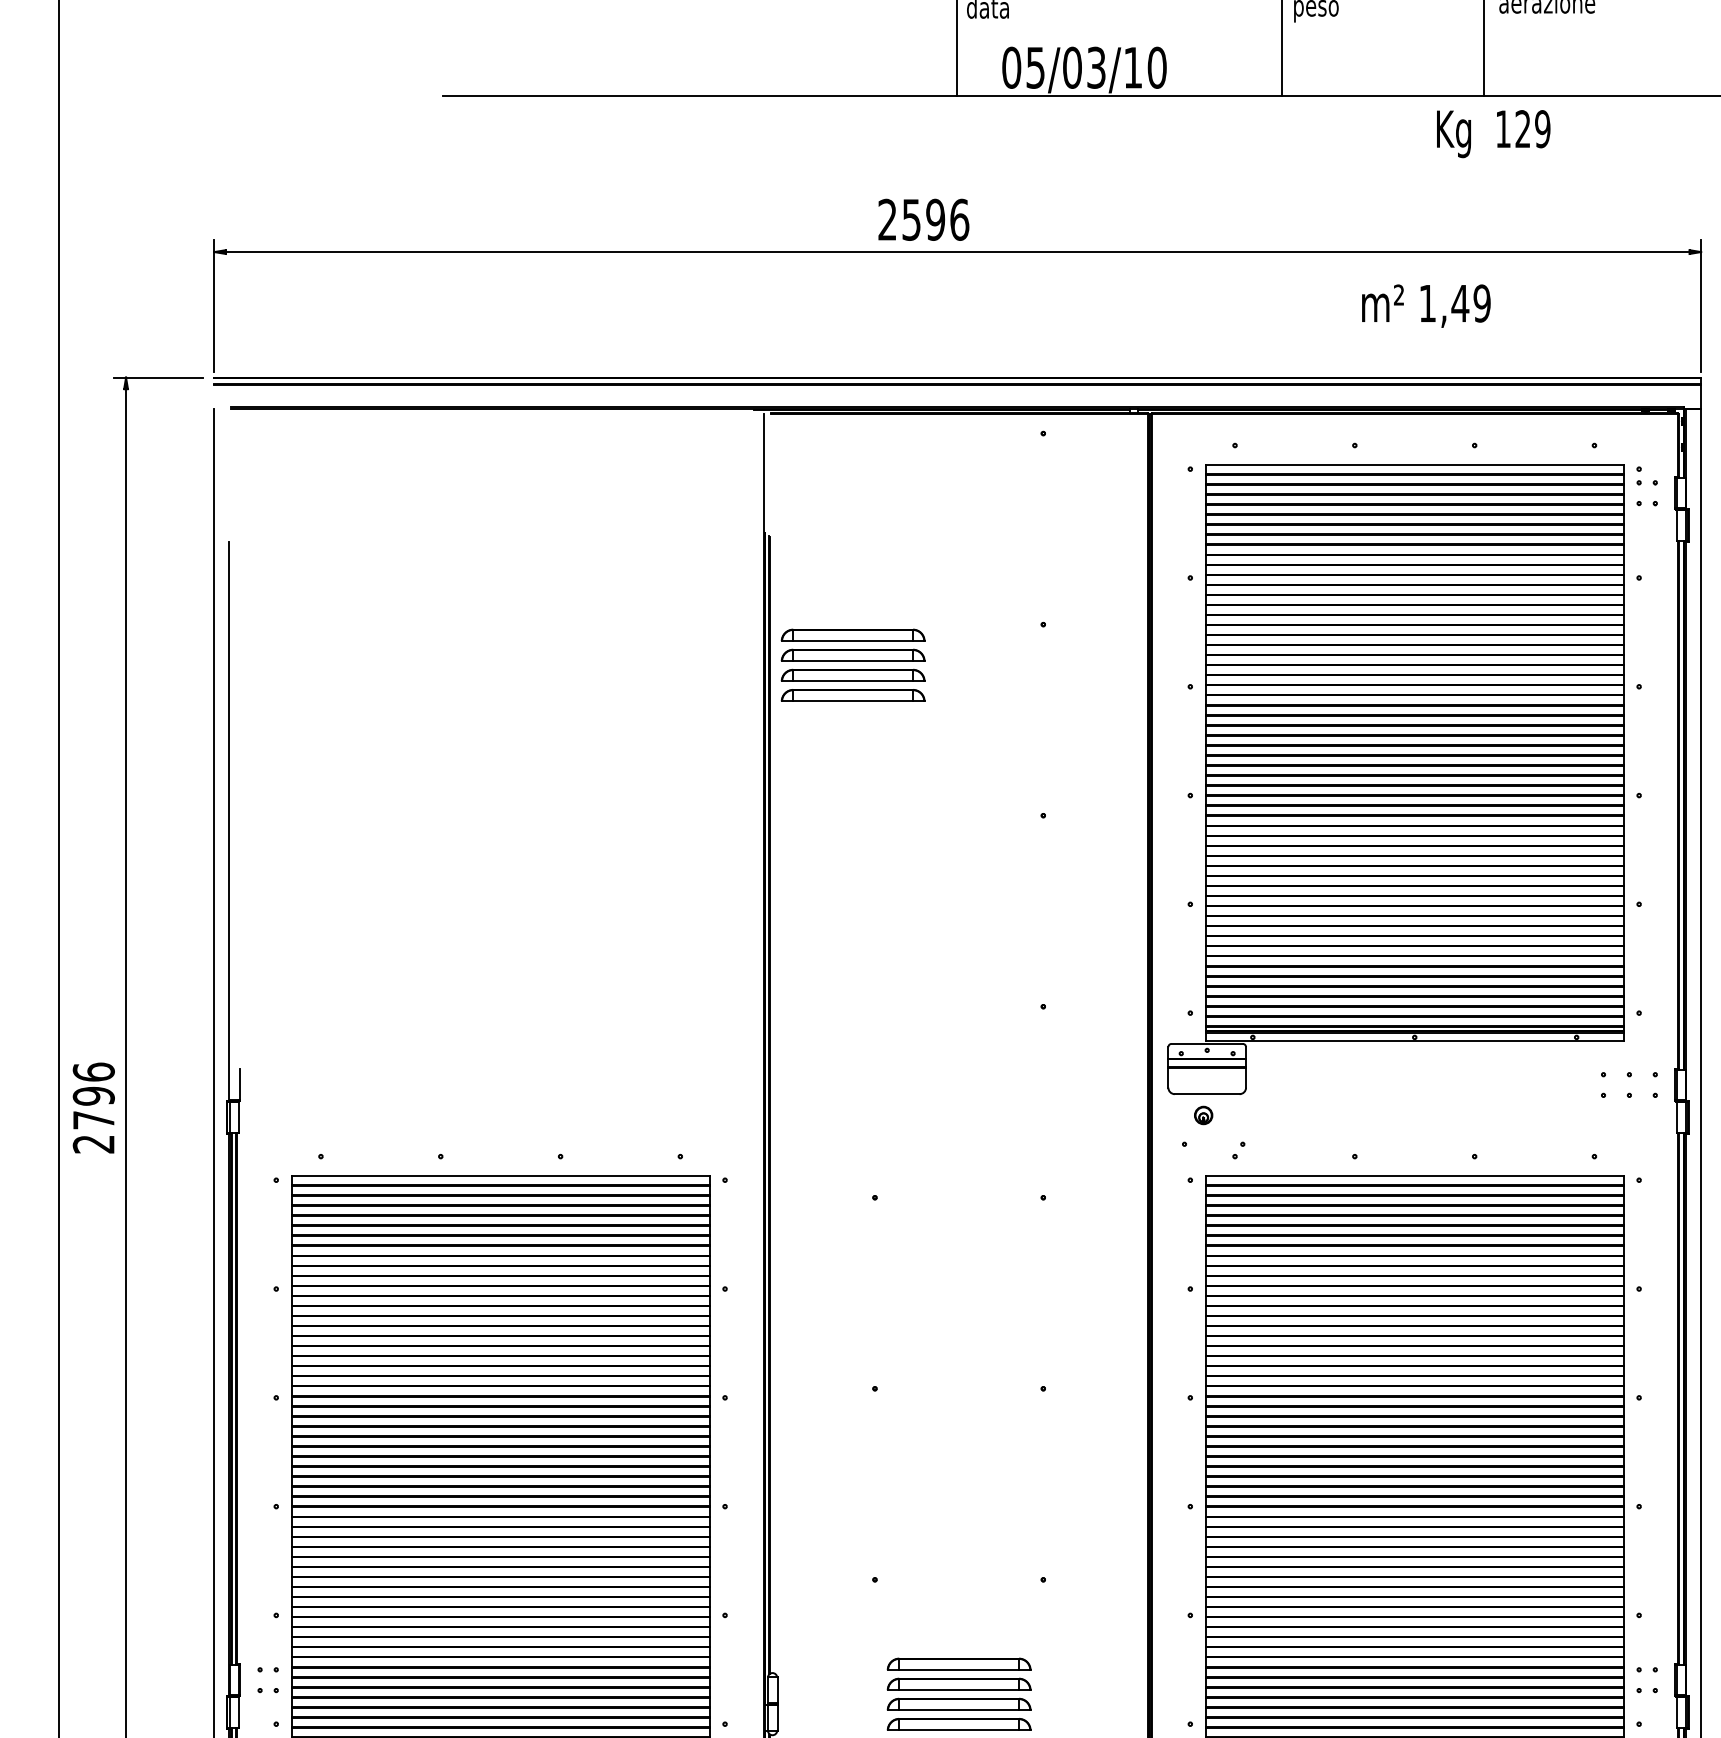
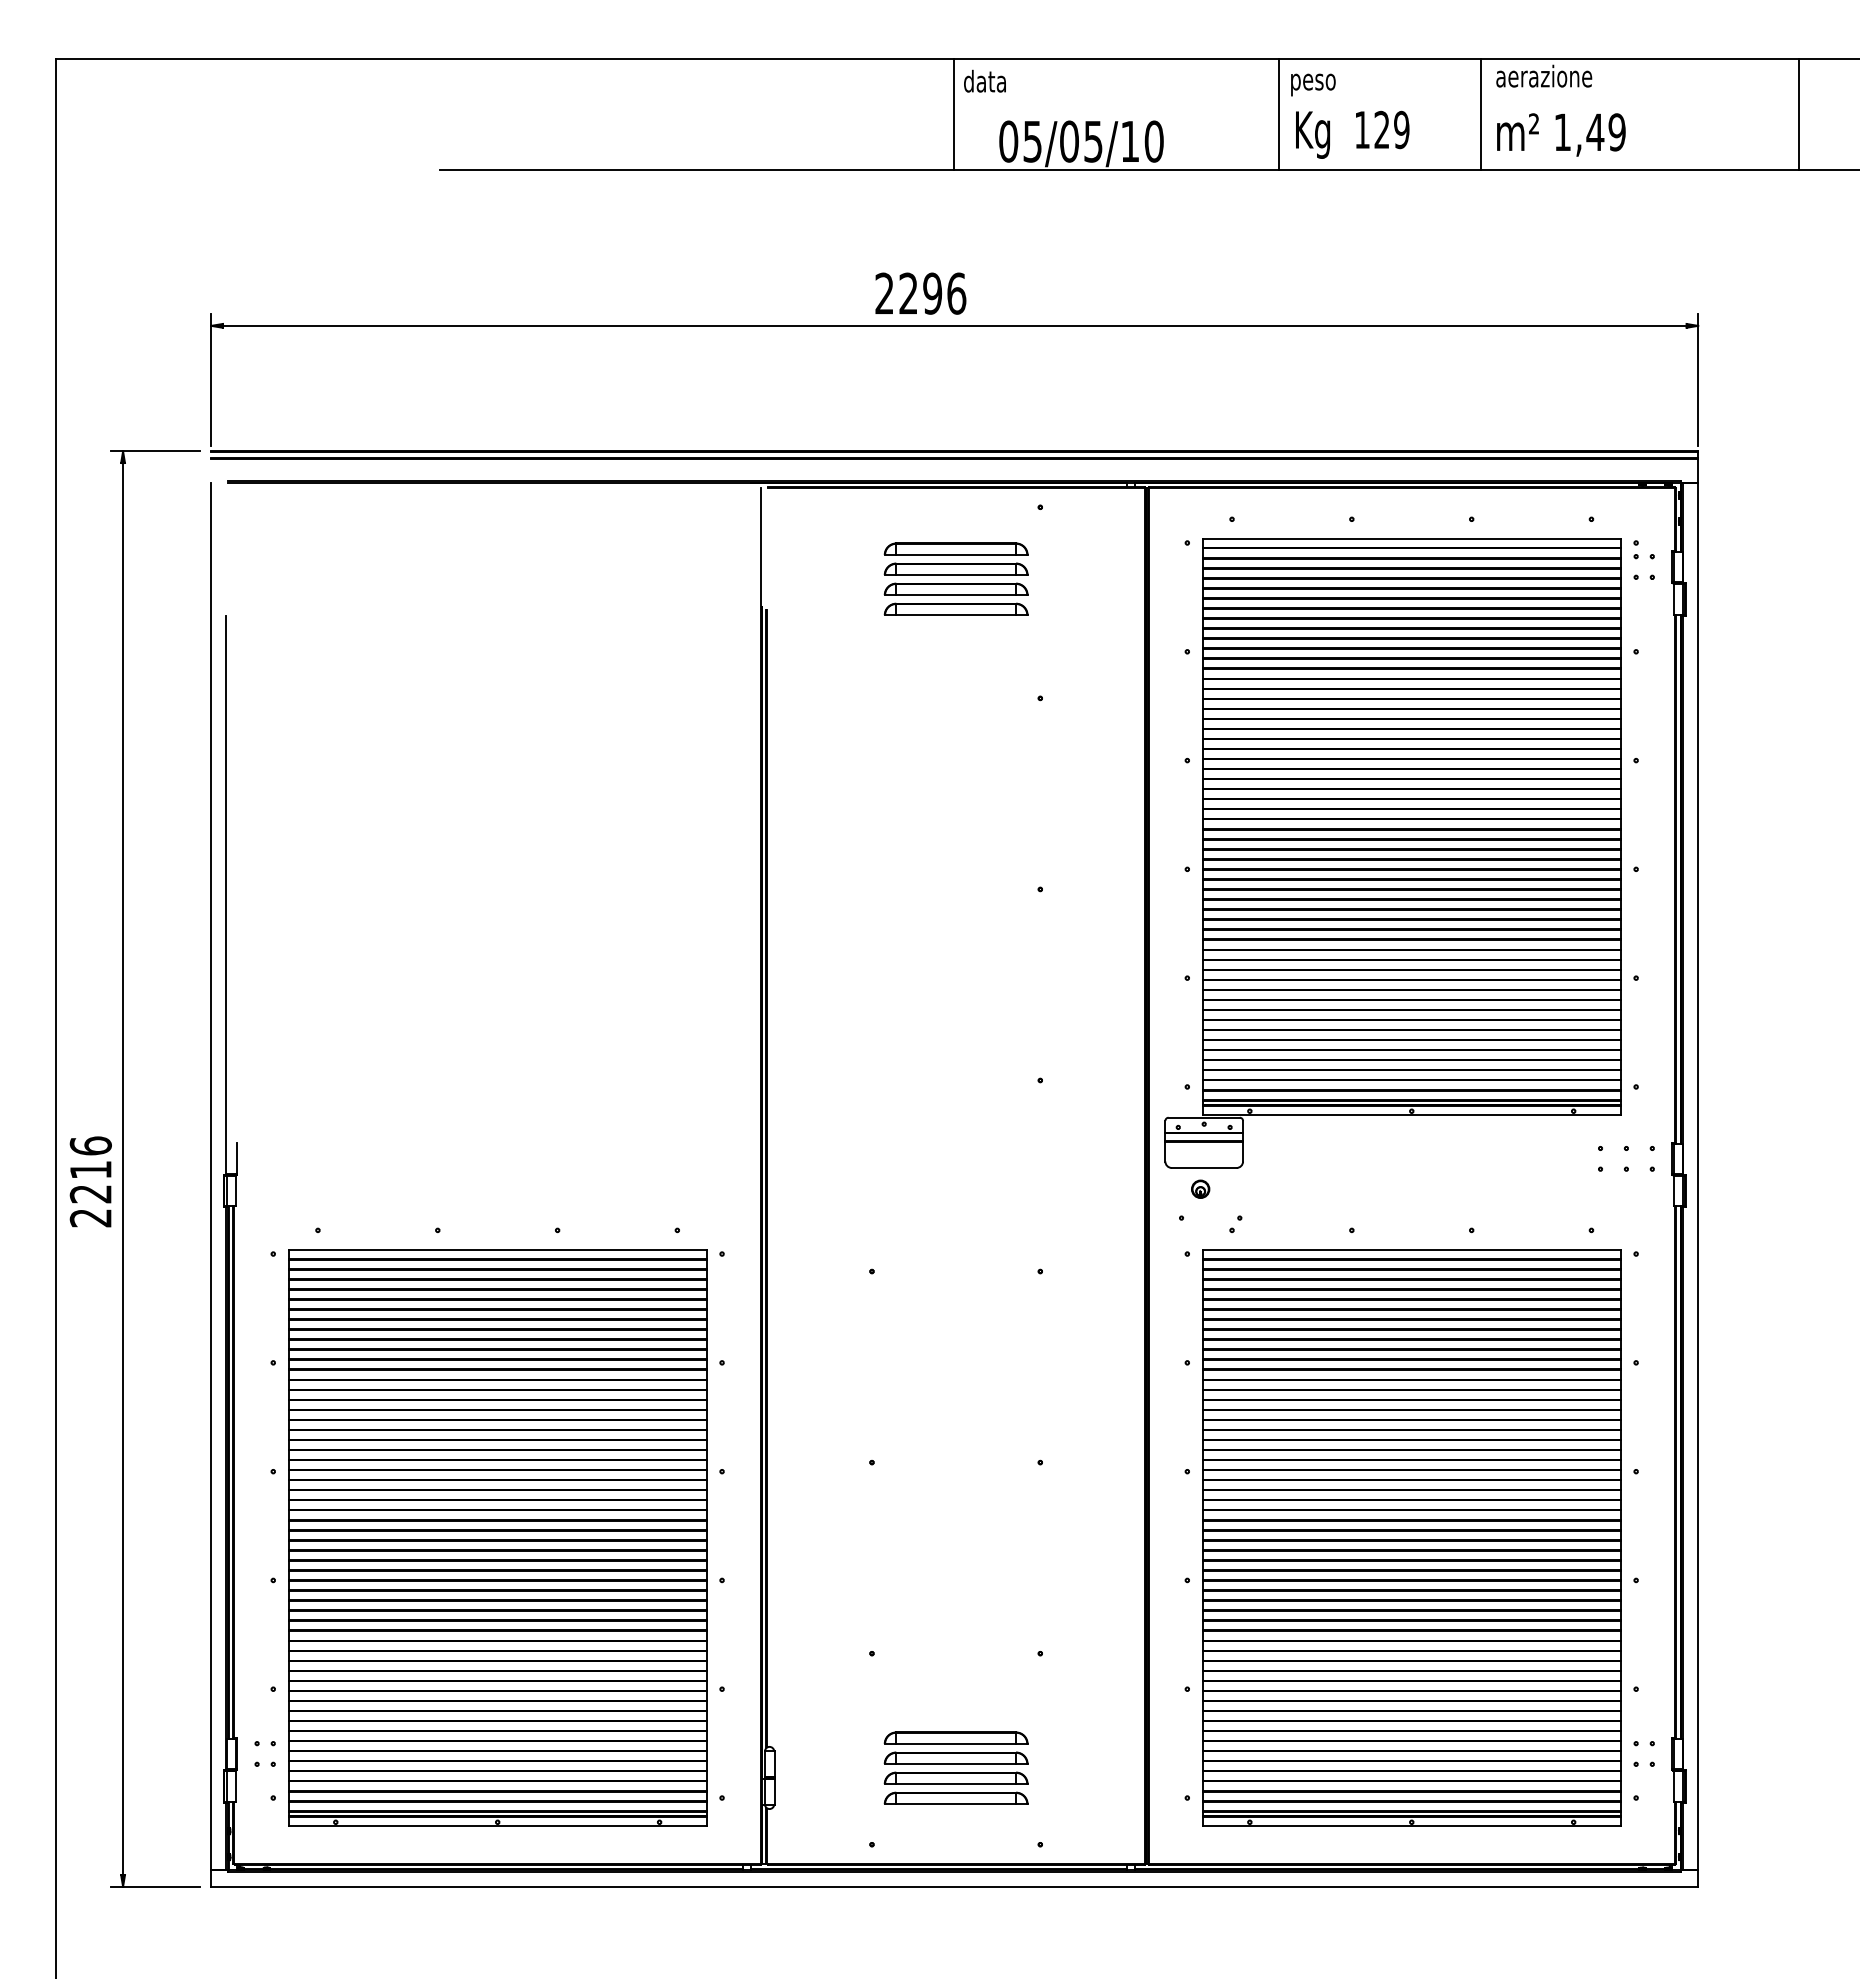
text: (1096, 66) -> (1093, 140), 05/03/10 -> 05/05/10
text: (1493, 133) -> (1352, 134), moved
text: (911, 219) -> (908, 293), 2596 -> 2296
text: (1426, 305) -> (1561, 134), moved
part: (852, 664) -> (955, 578), moved
text: (93, 1107) -> (90, 1181), 2796 -> 2216

